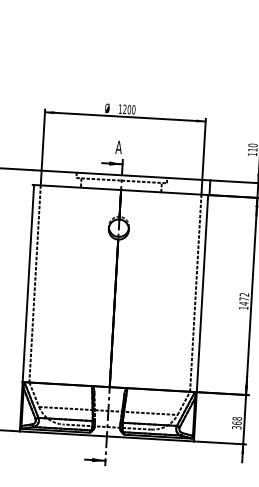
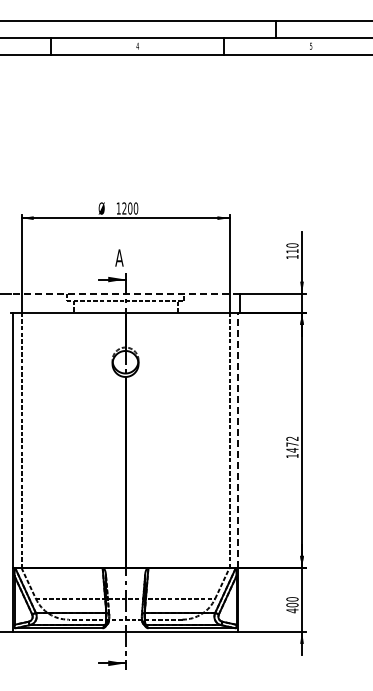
line: (121, 175) -> (125, 293), solid -> dashed
line: (202, 293) -> (238, 440), solid -> dashed
text: (237, 423) -> (292, 605), 368 -> 400

